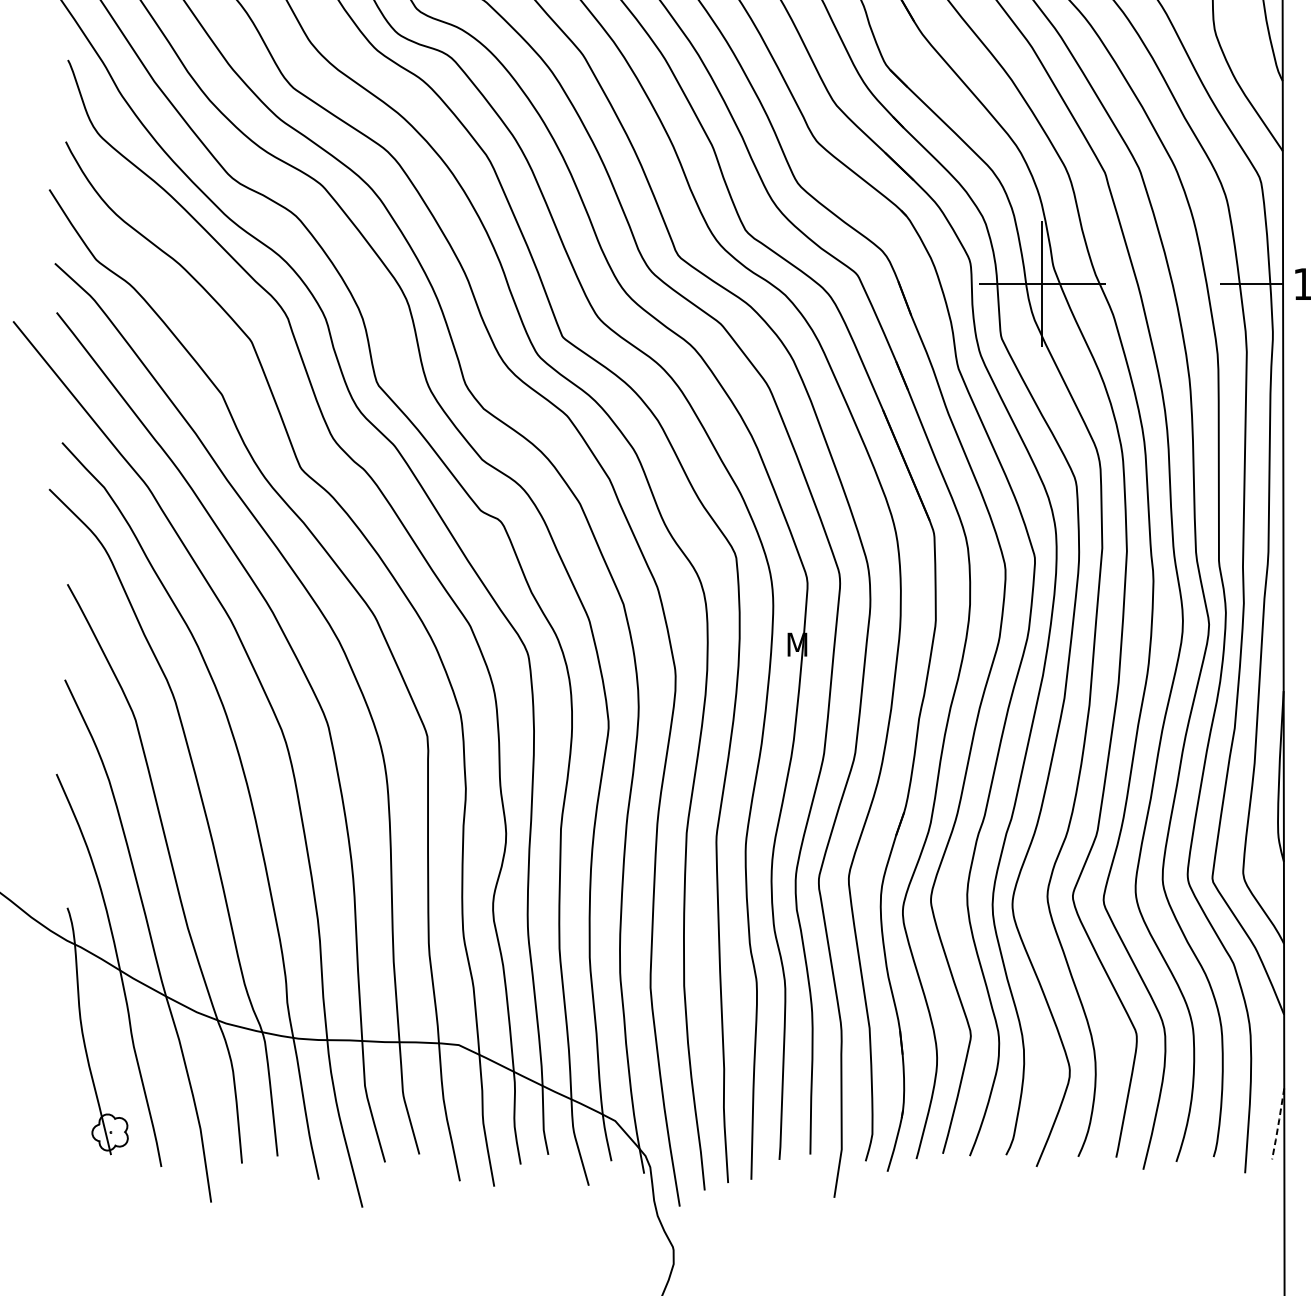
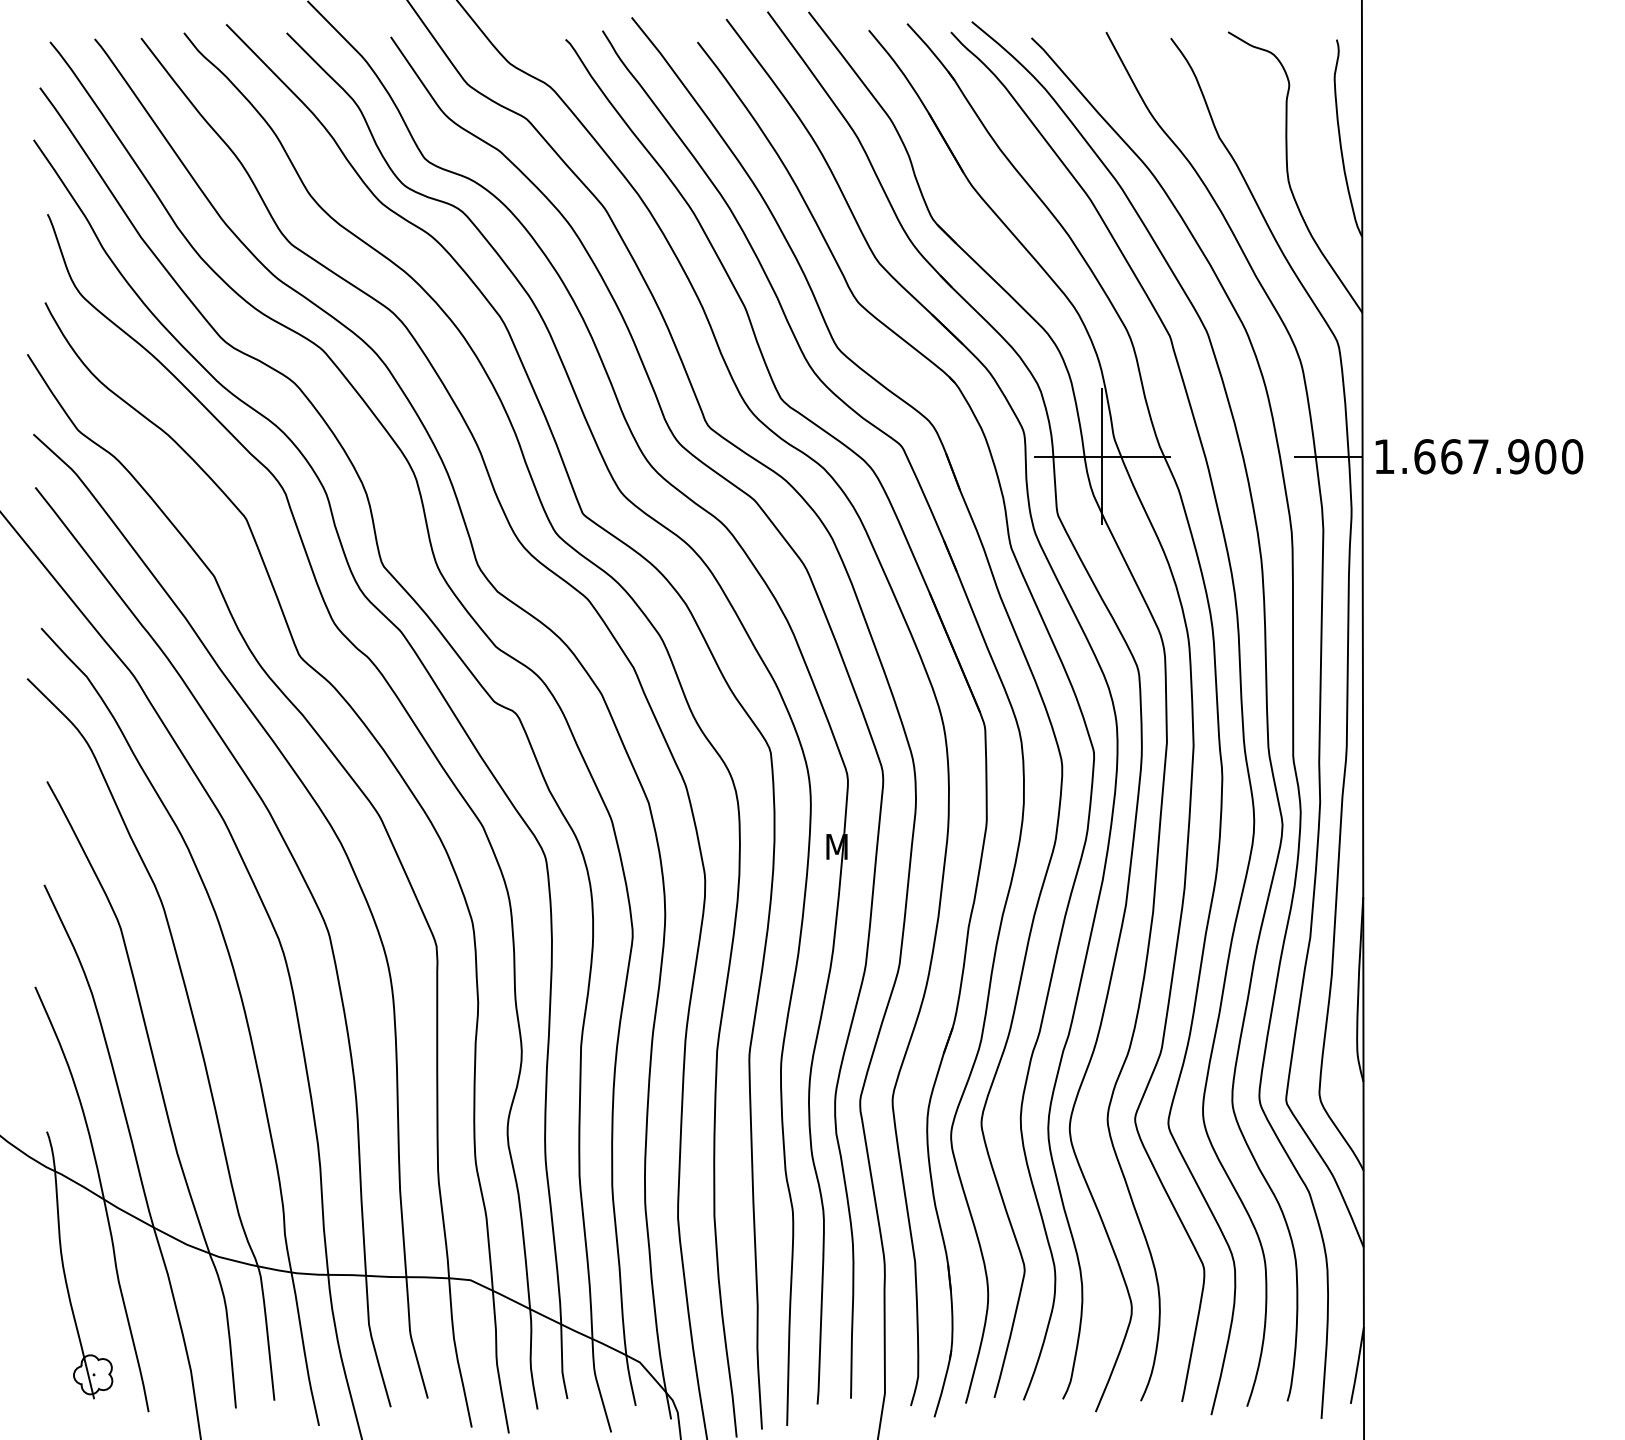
line: (1278, 1123) -> (1357, 1365), dashed -> solid

